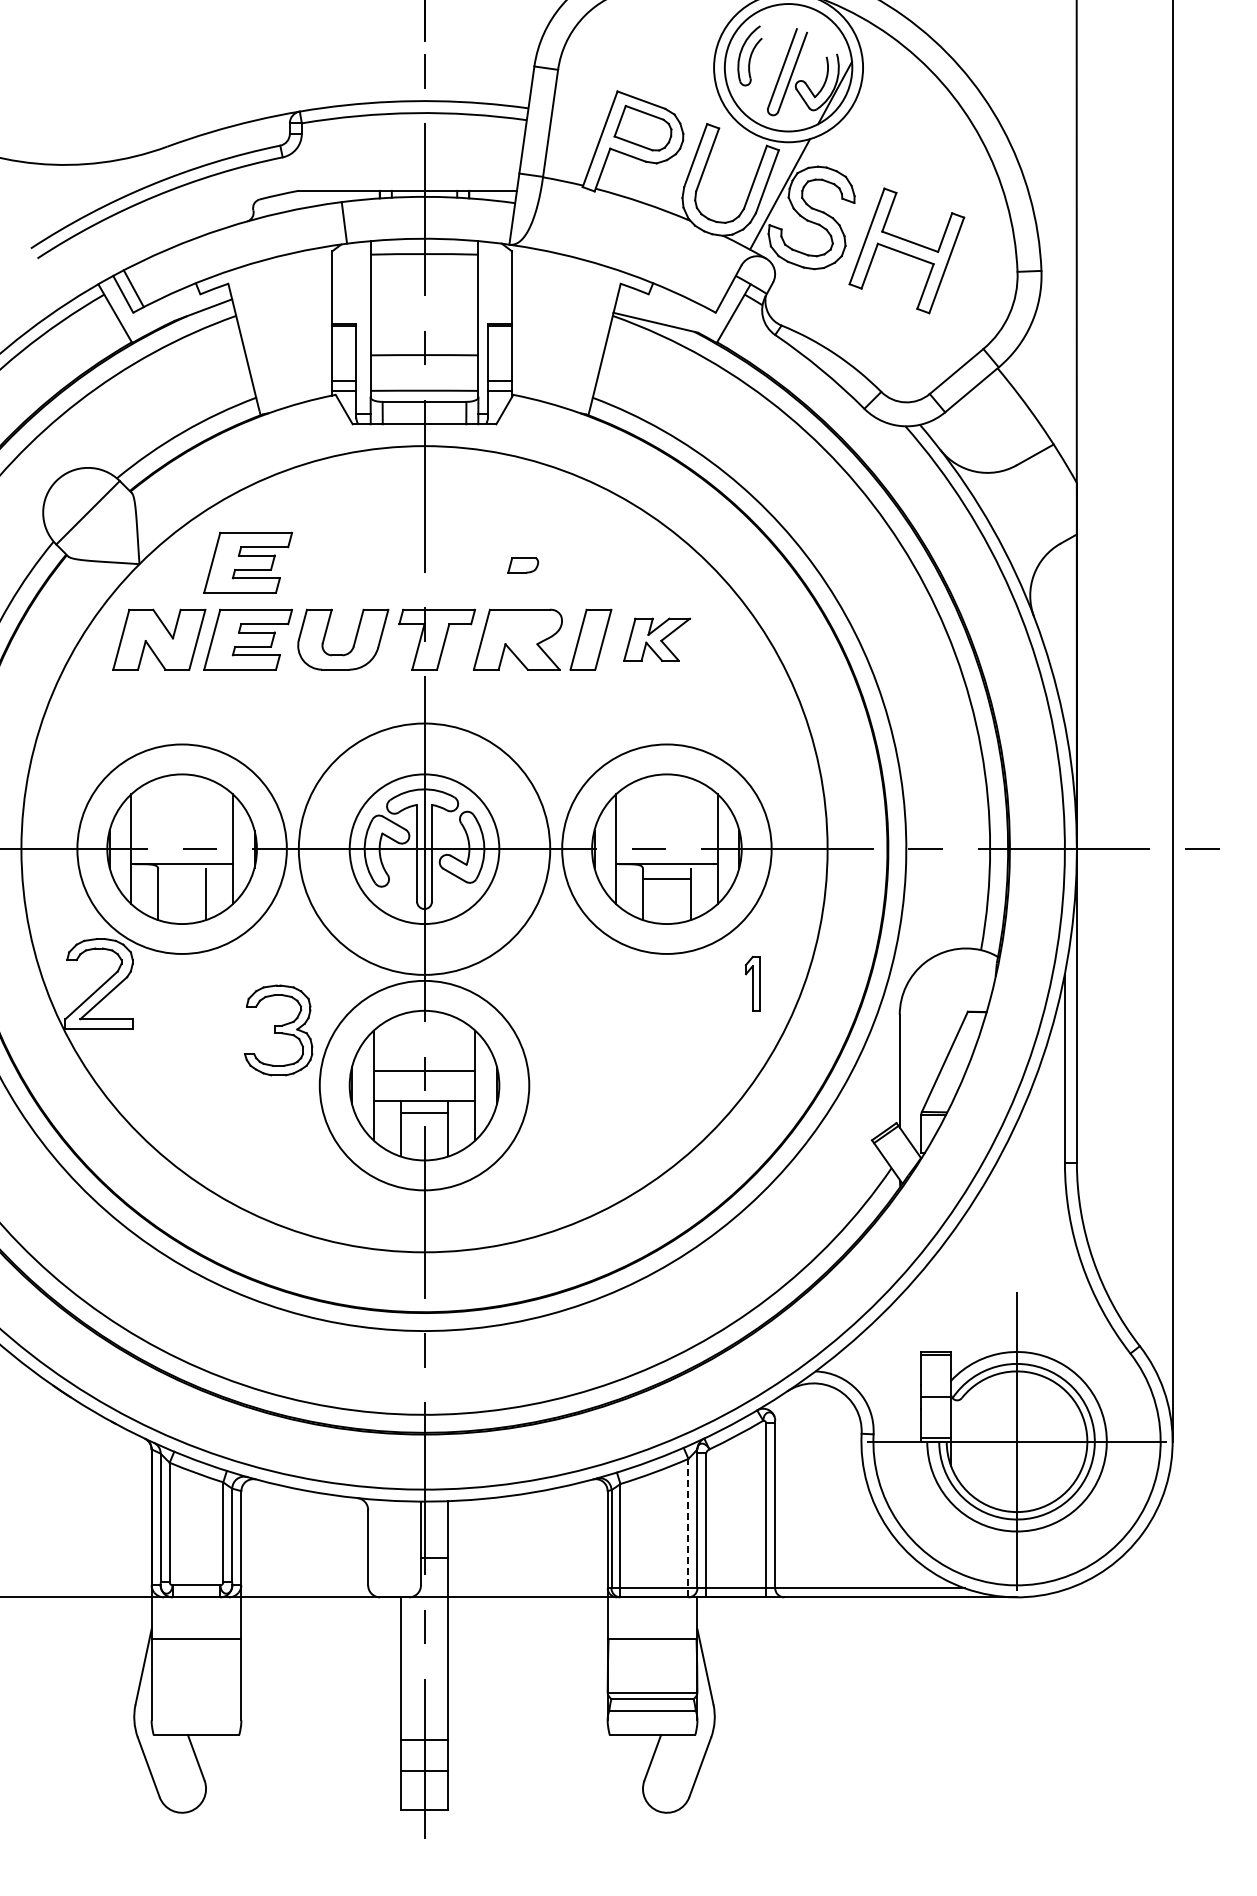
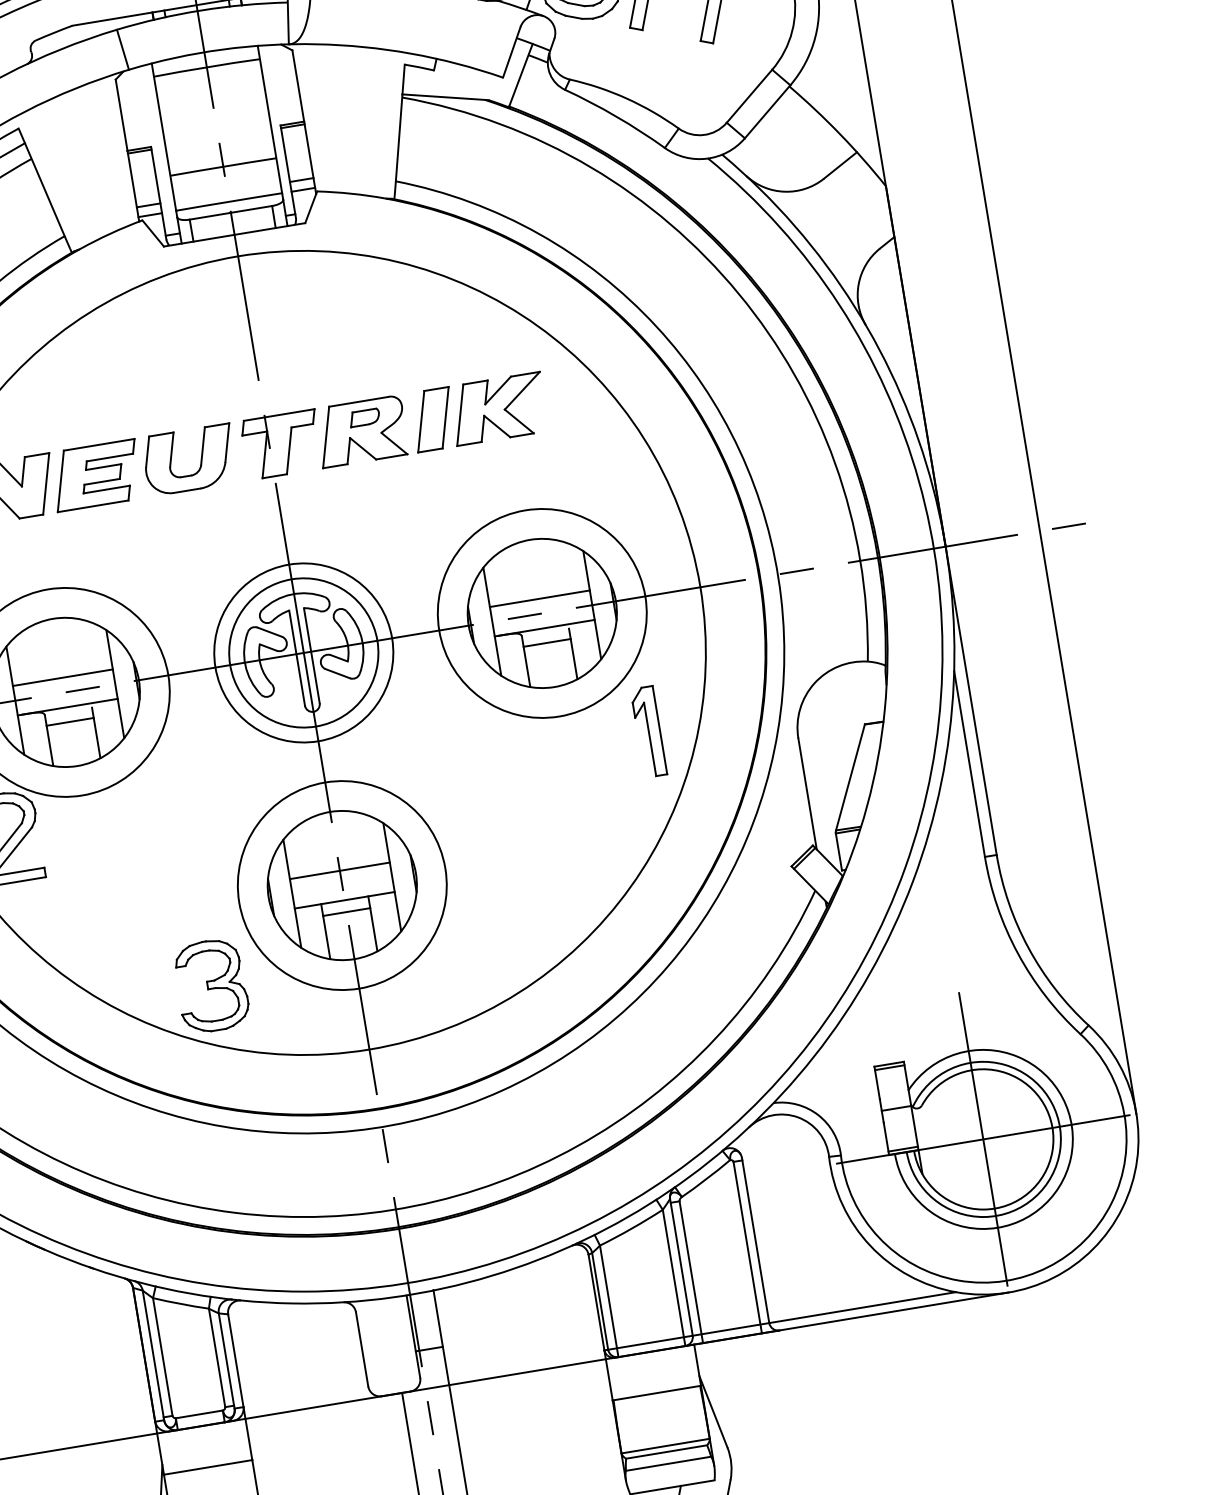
part: (248, 562) -> (83, 399), removed
part: (523, 565) -> (364, 417), moved
part: (656, 639) -> (497, 408), size x1.43
line: (181, 834) -> (62, 678), added
line: (666, 834) -> (539, 599), added
circle: (424, 849) -> (303, 653), size x0.71
line: (182, 879) -> (70, 722), added
part: (752, 983) -> (648, 731), size x1.67
part: (278, 1030) -> (211, 985), moved
line: (688, 1527) -> (674, 1277), dashed -> solid

